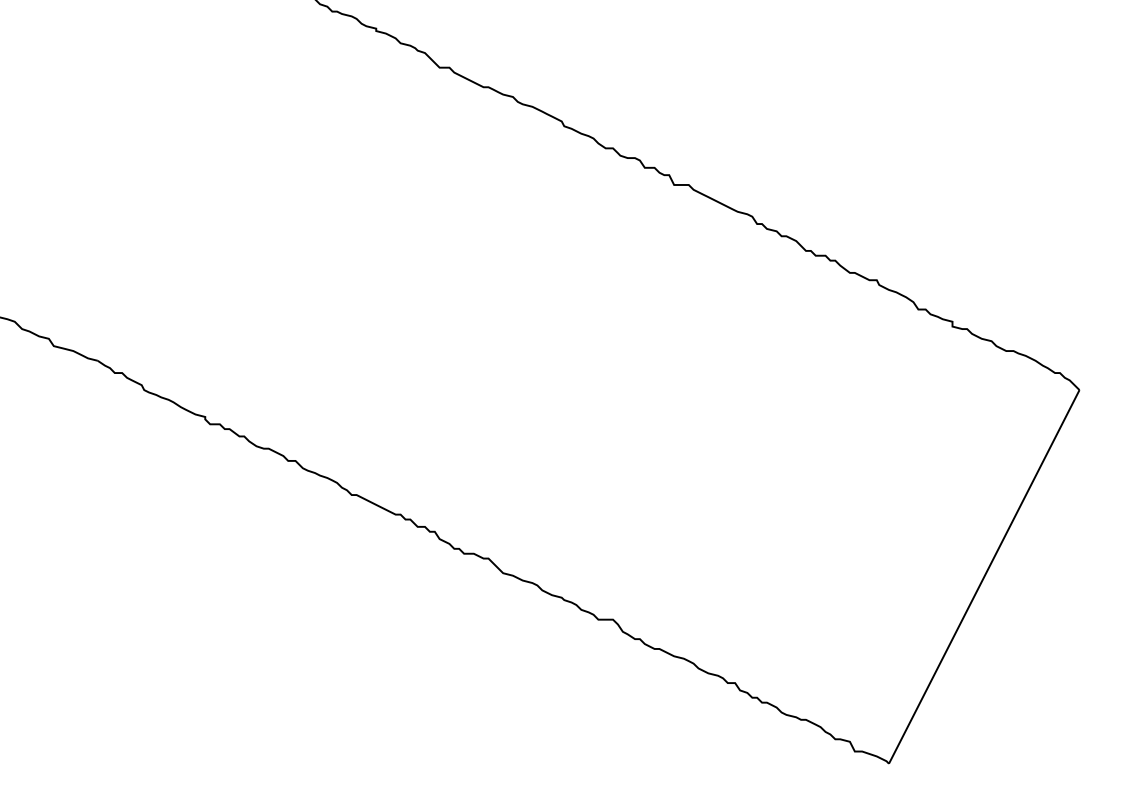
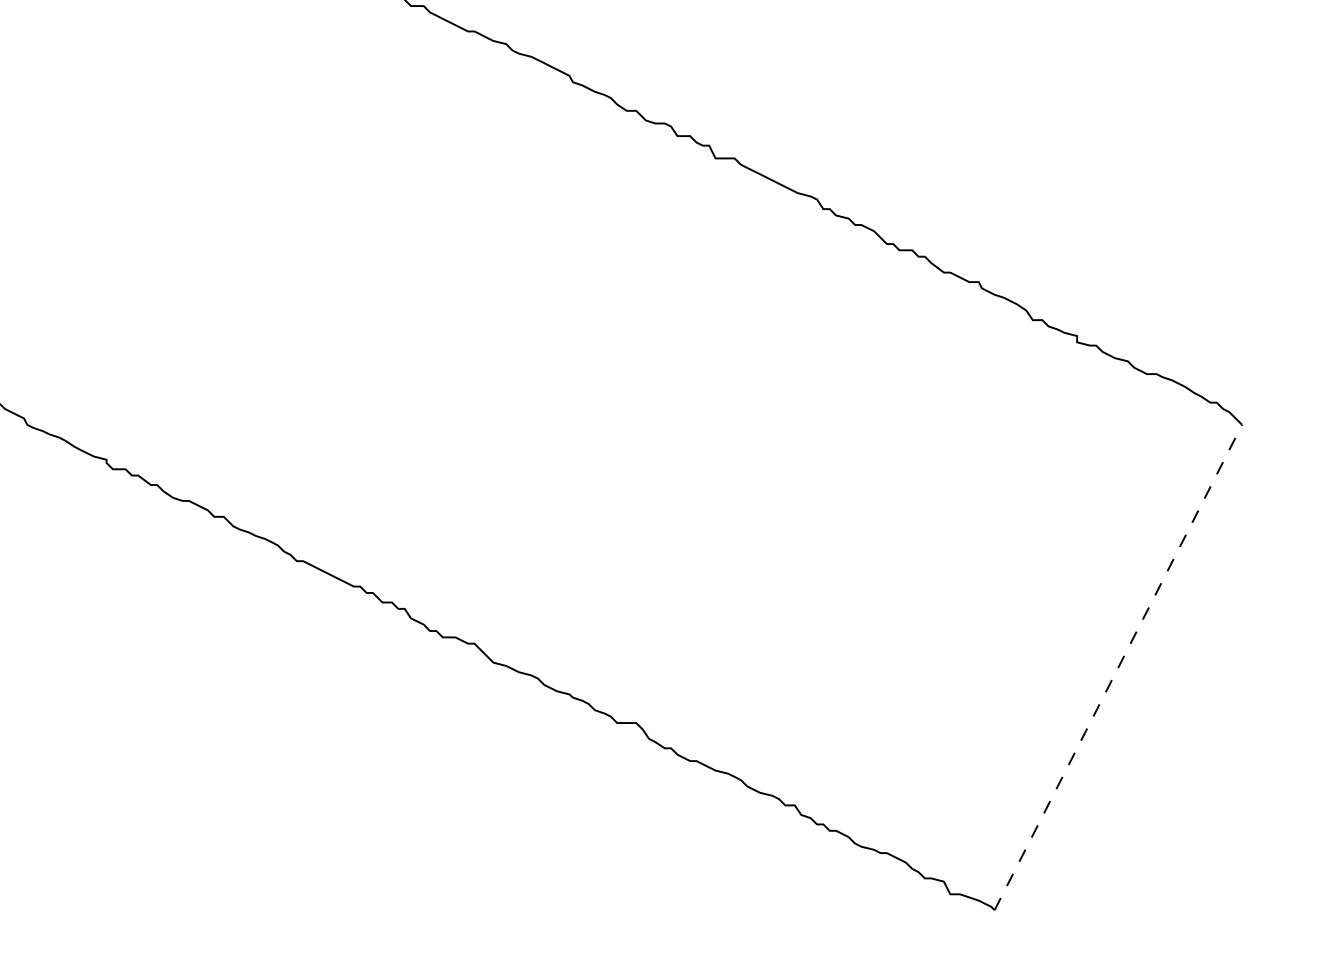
line: (984, 576) -> (1118, 666), solid -> dashed

